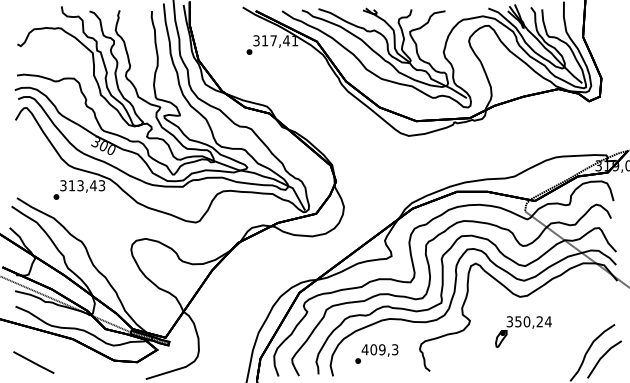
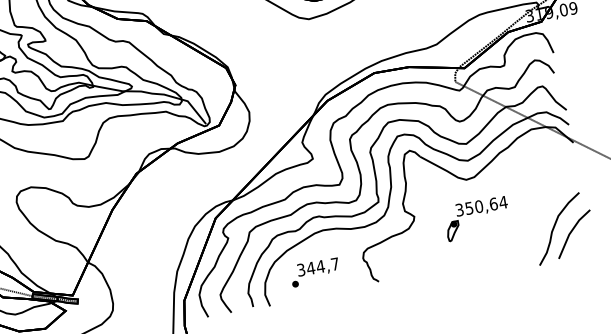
text: (539, 321) -> (493, 203), 350,24 -> 350,64
text: (379, 349) -> (317, 266), 409,3 -> 344,7

